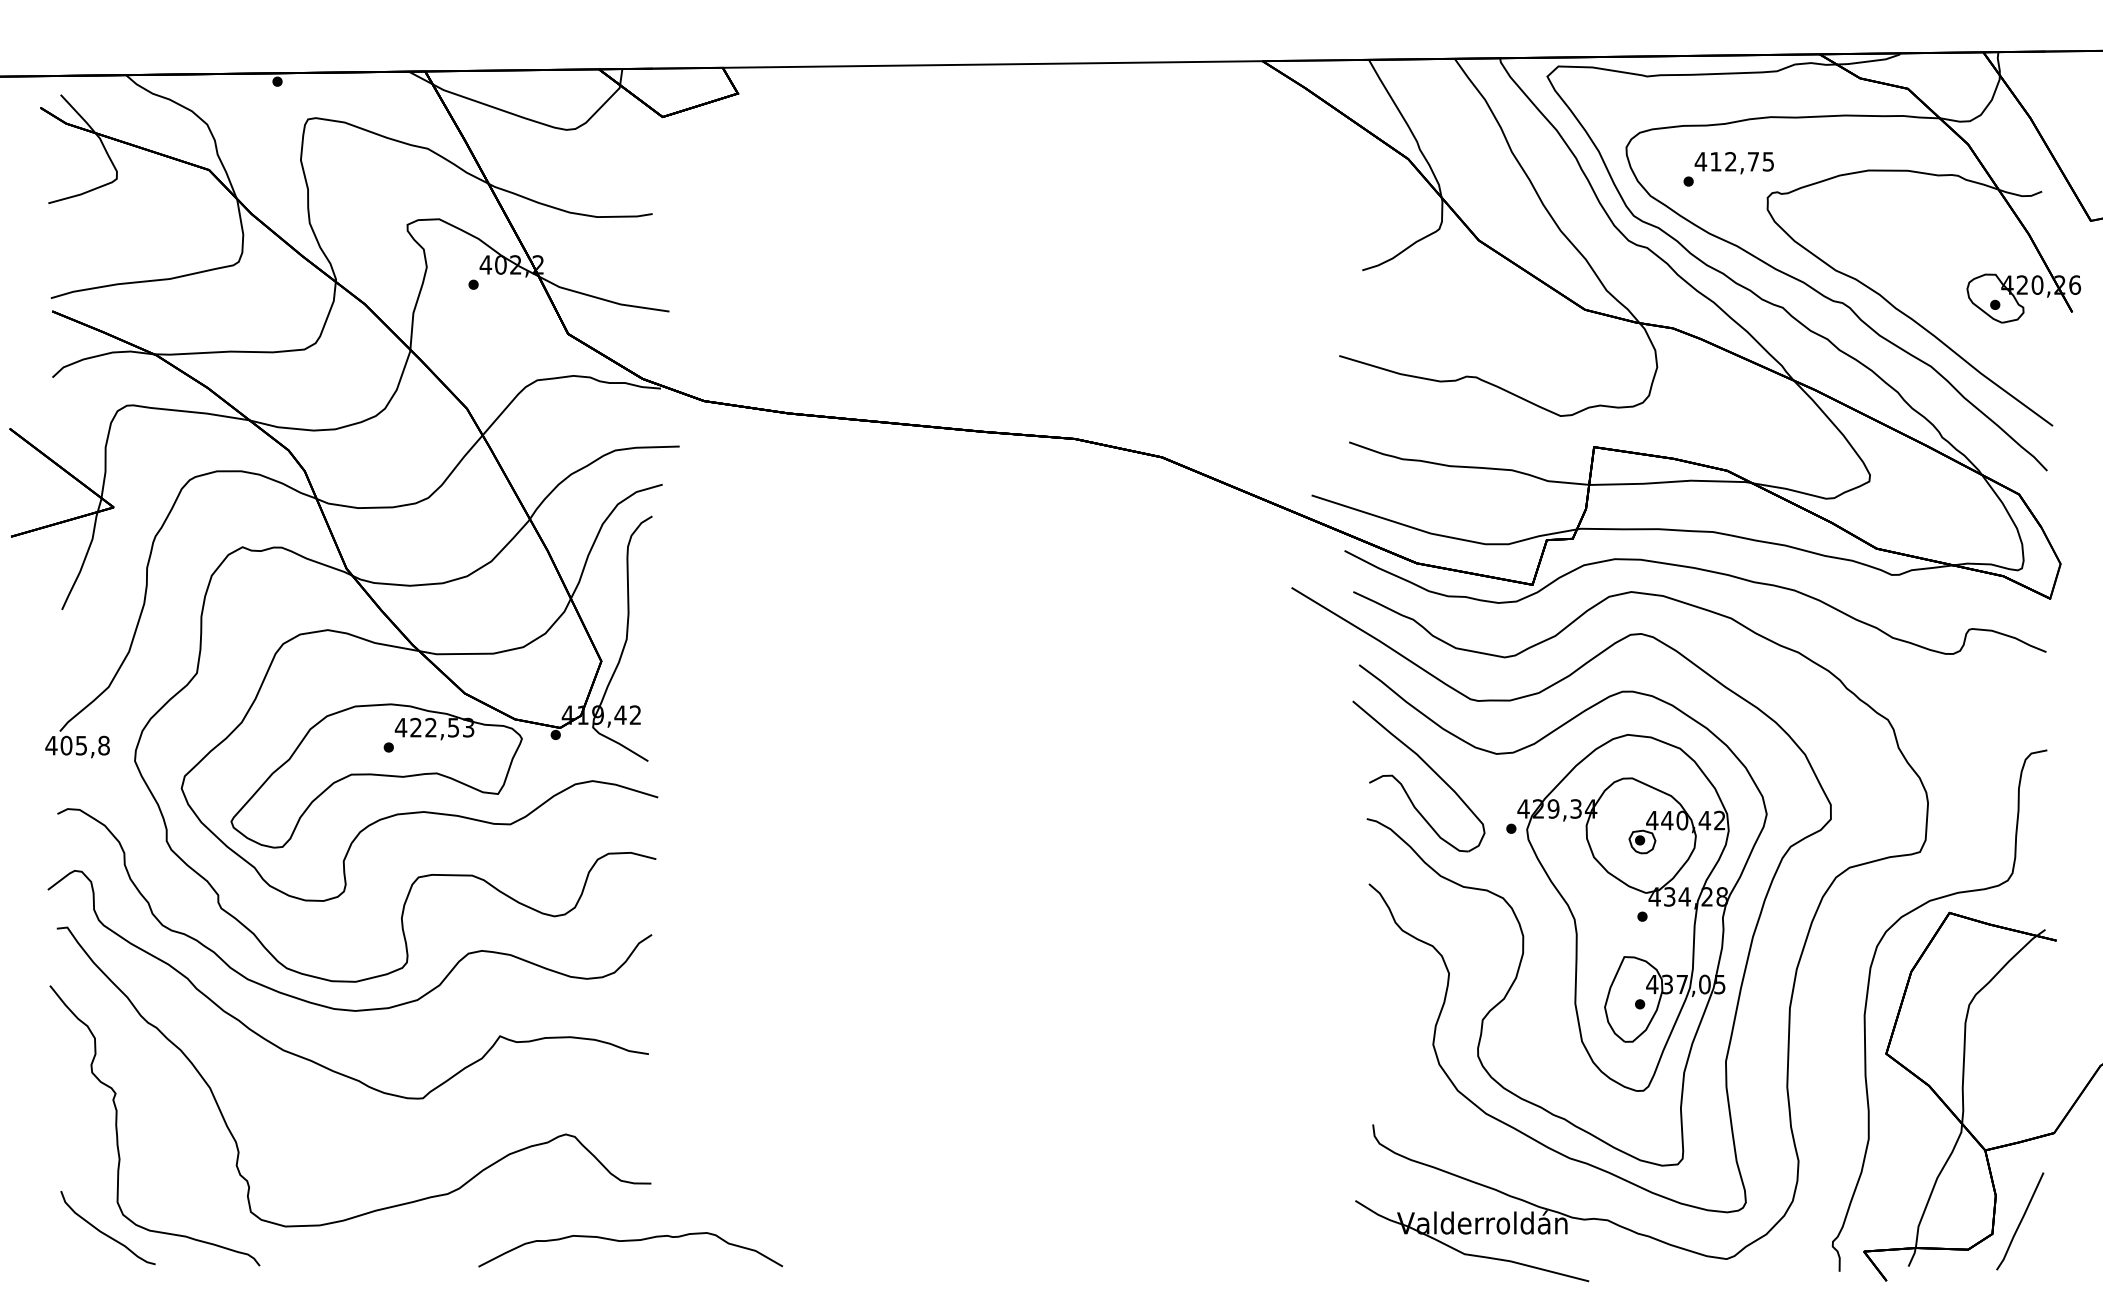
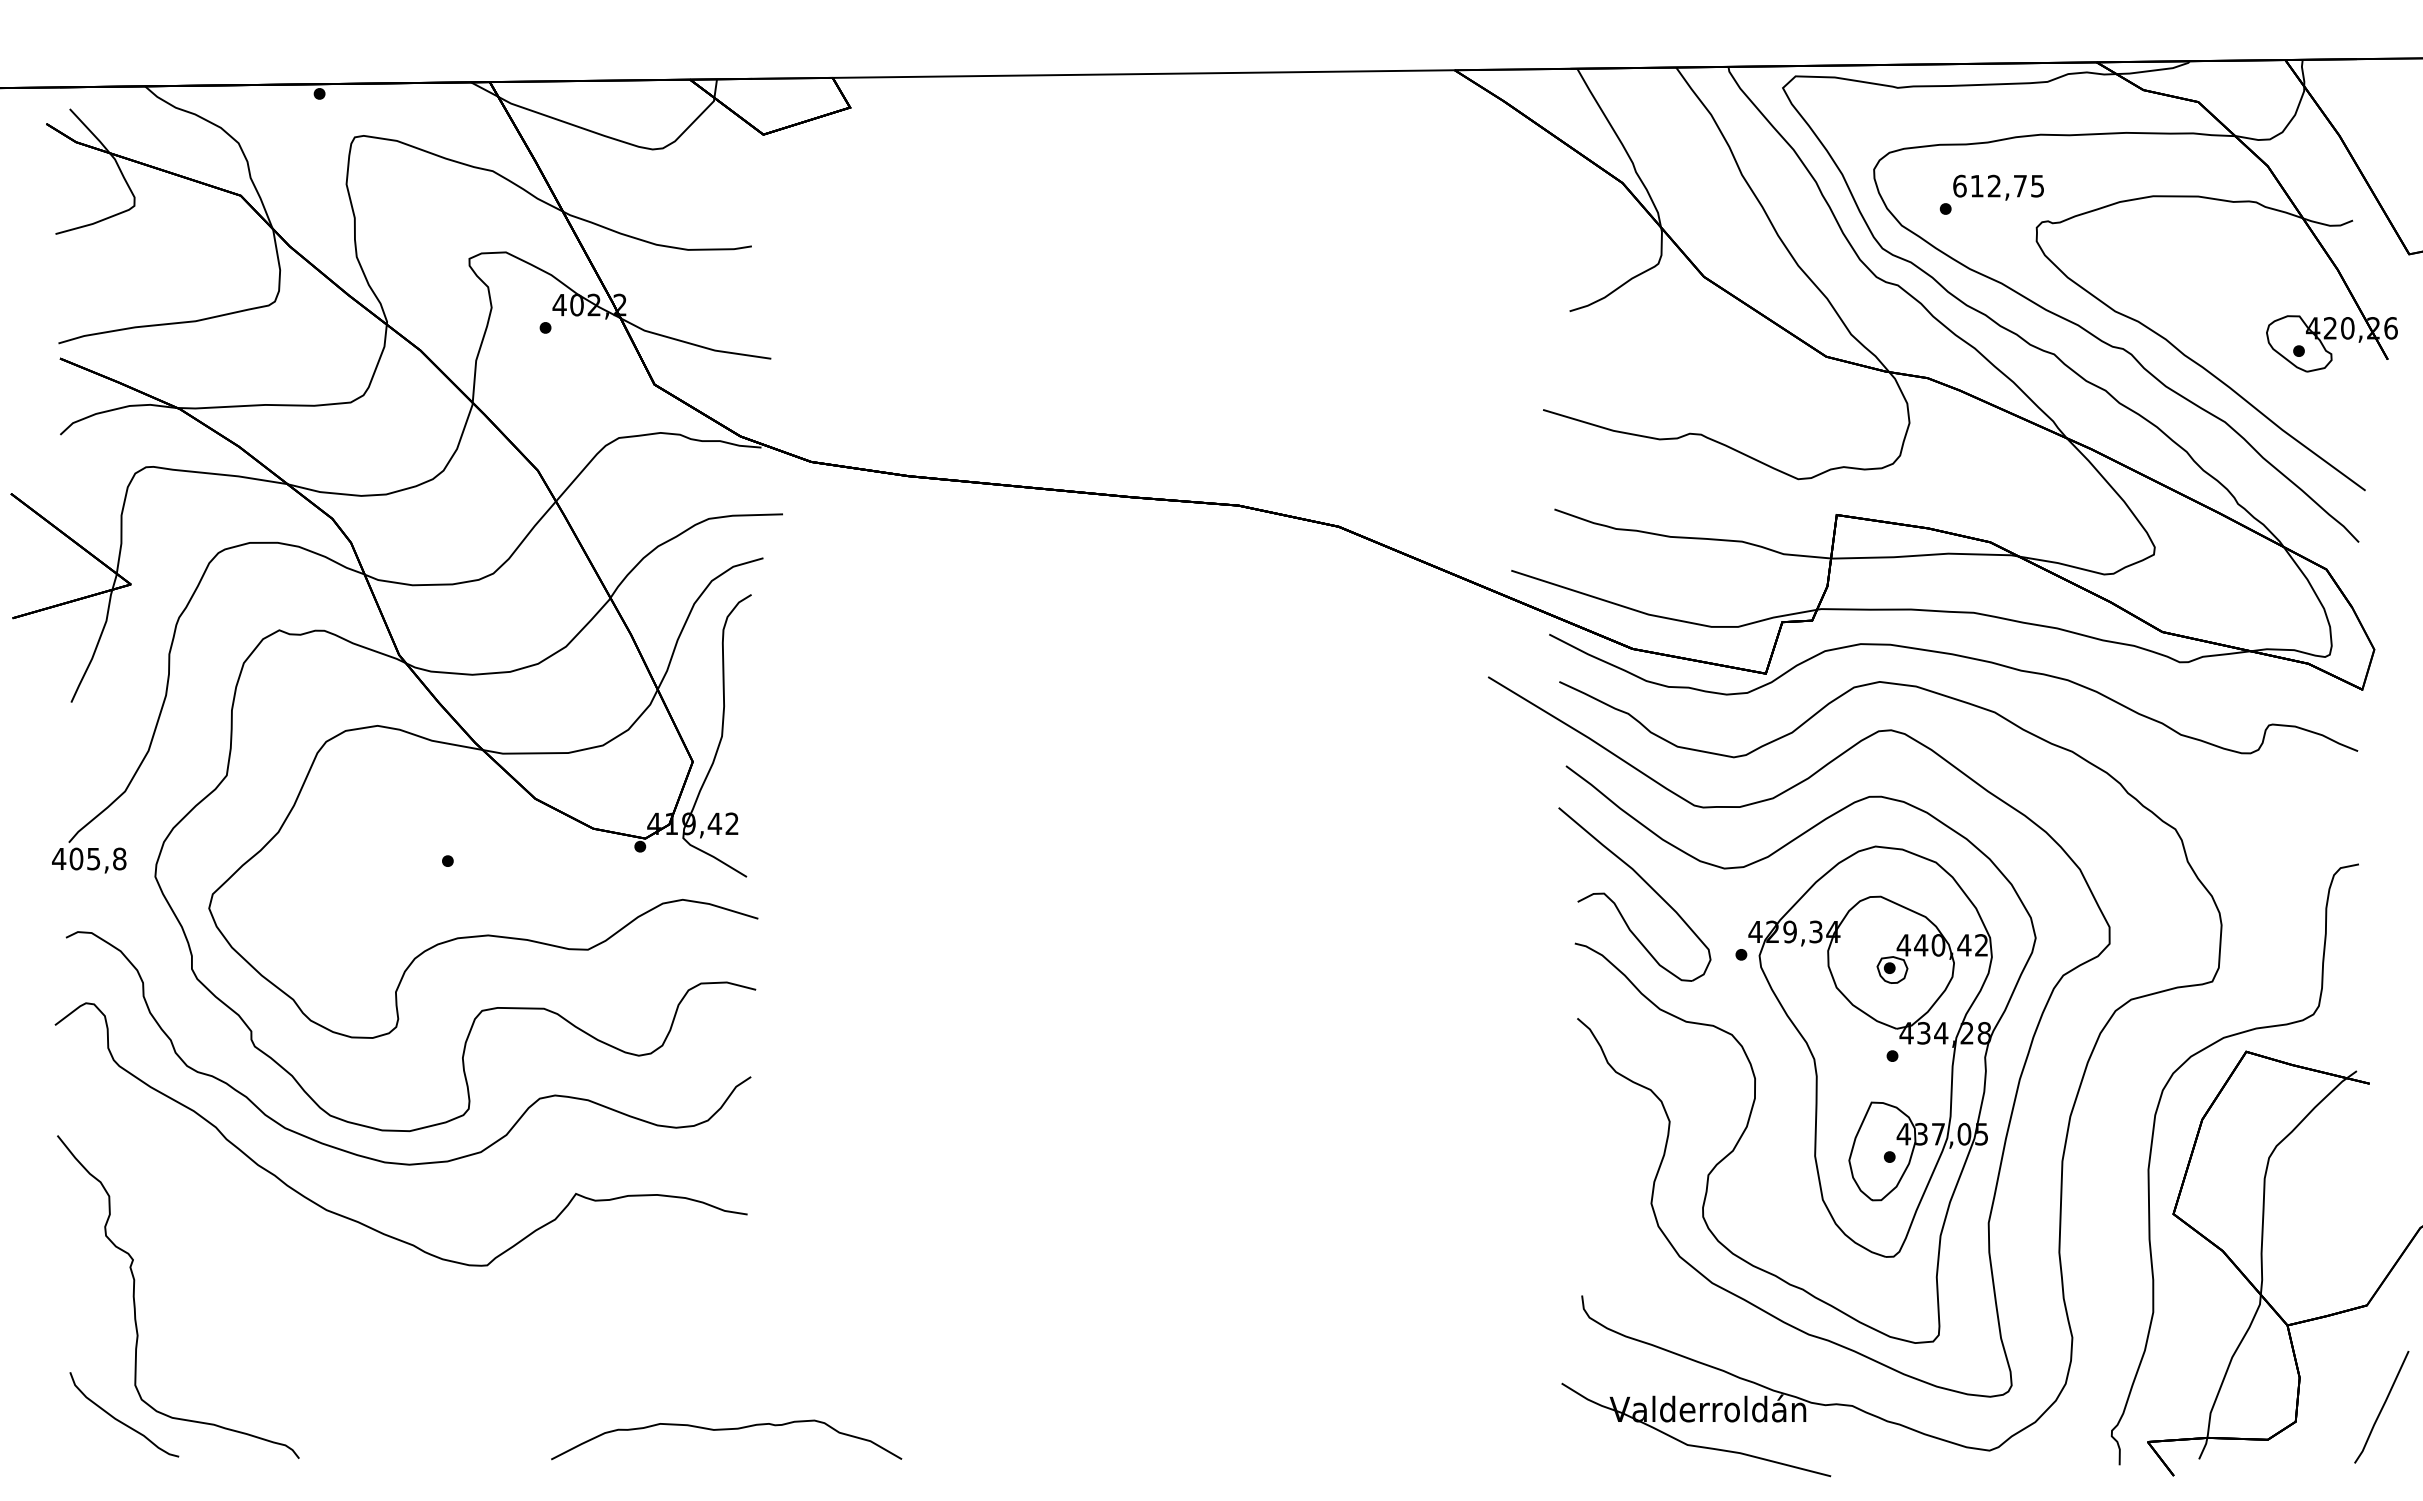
text: (1700, 161) -> (1959, 185), 412,75 -> 612,75
part: (376, 775) -> (433, 893), removed
curve: (236, 1140) -> (272, 1314), removed
part: (2019, 1220) -> (2381, 1406), moved

